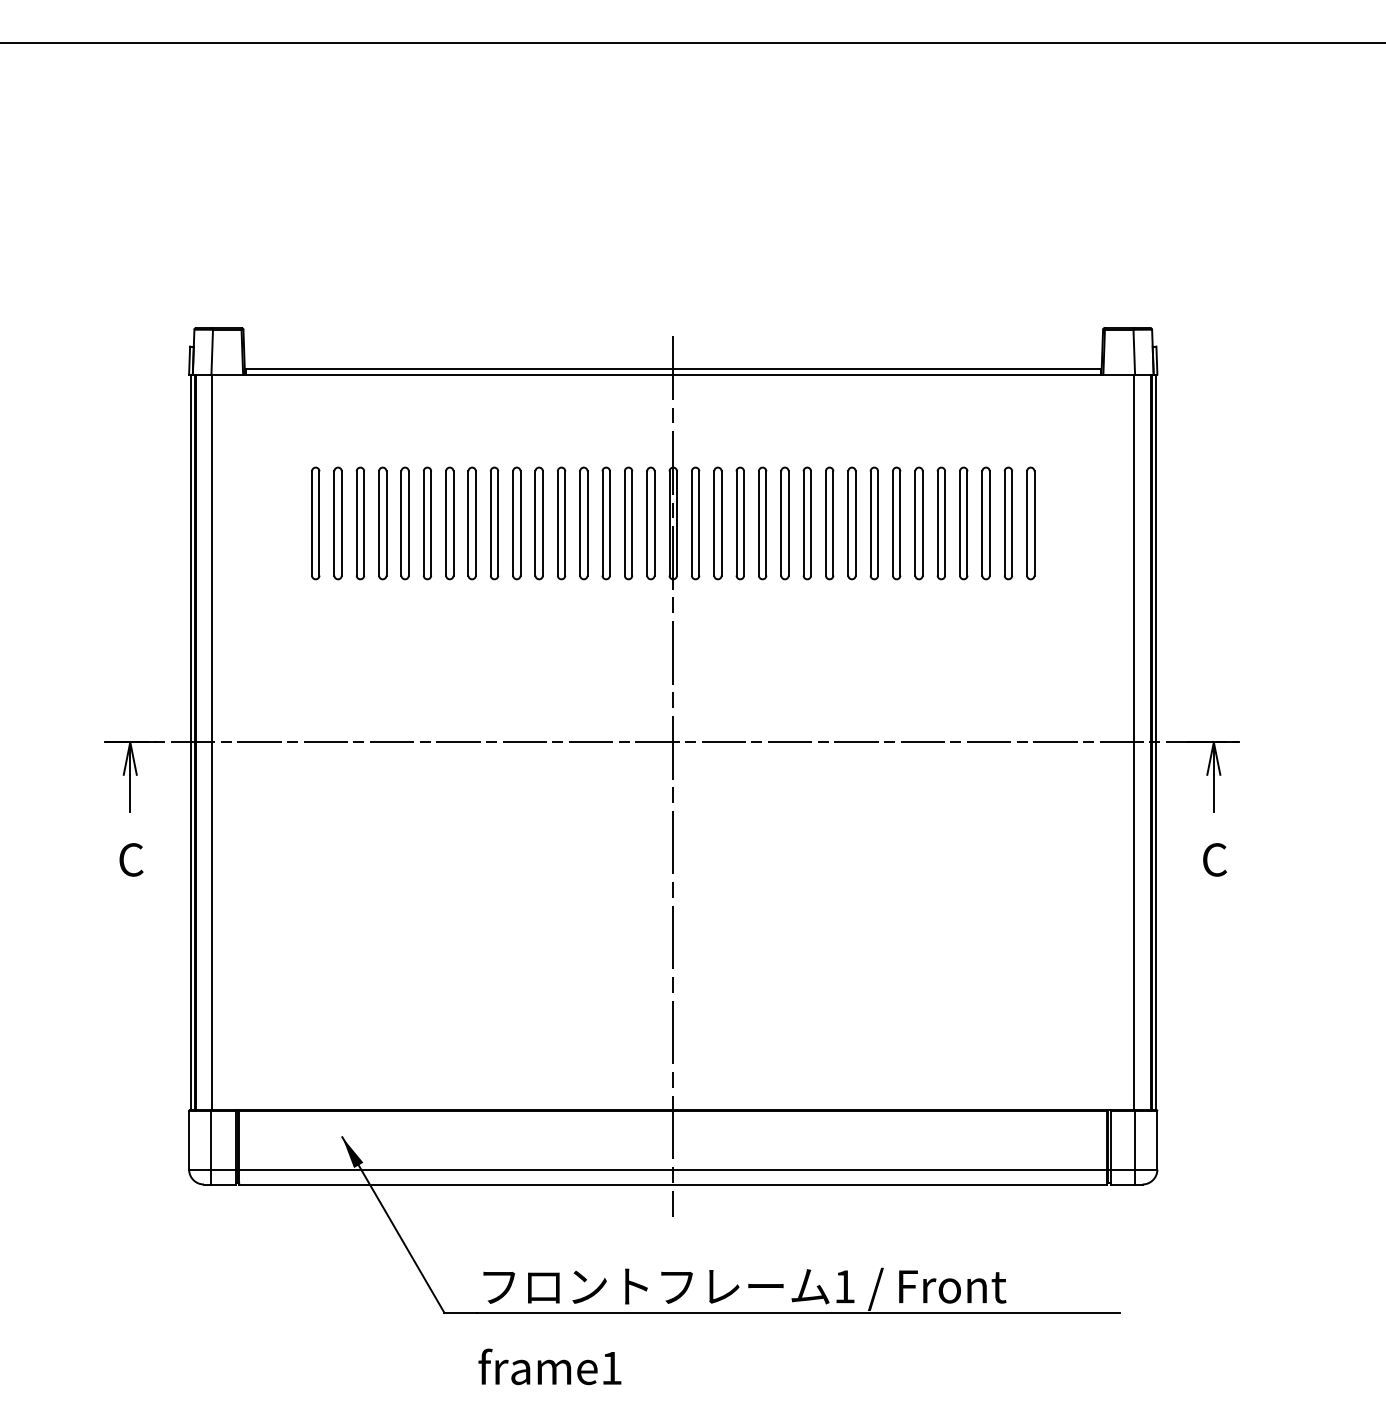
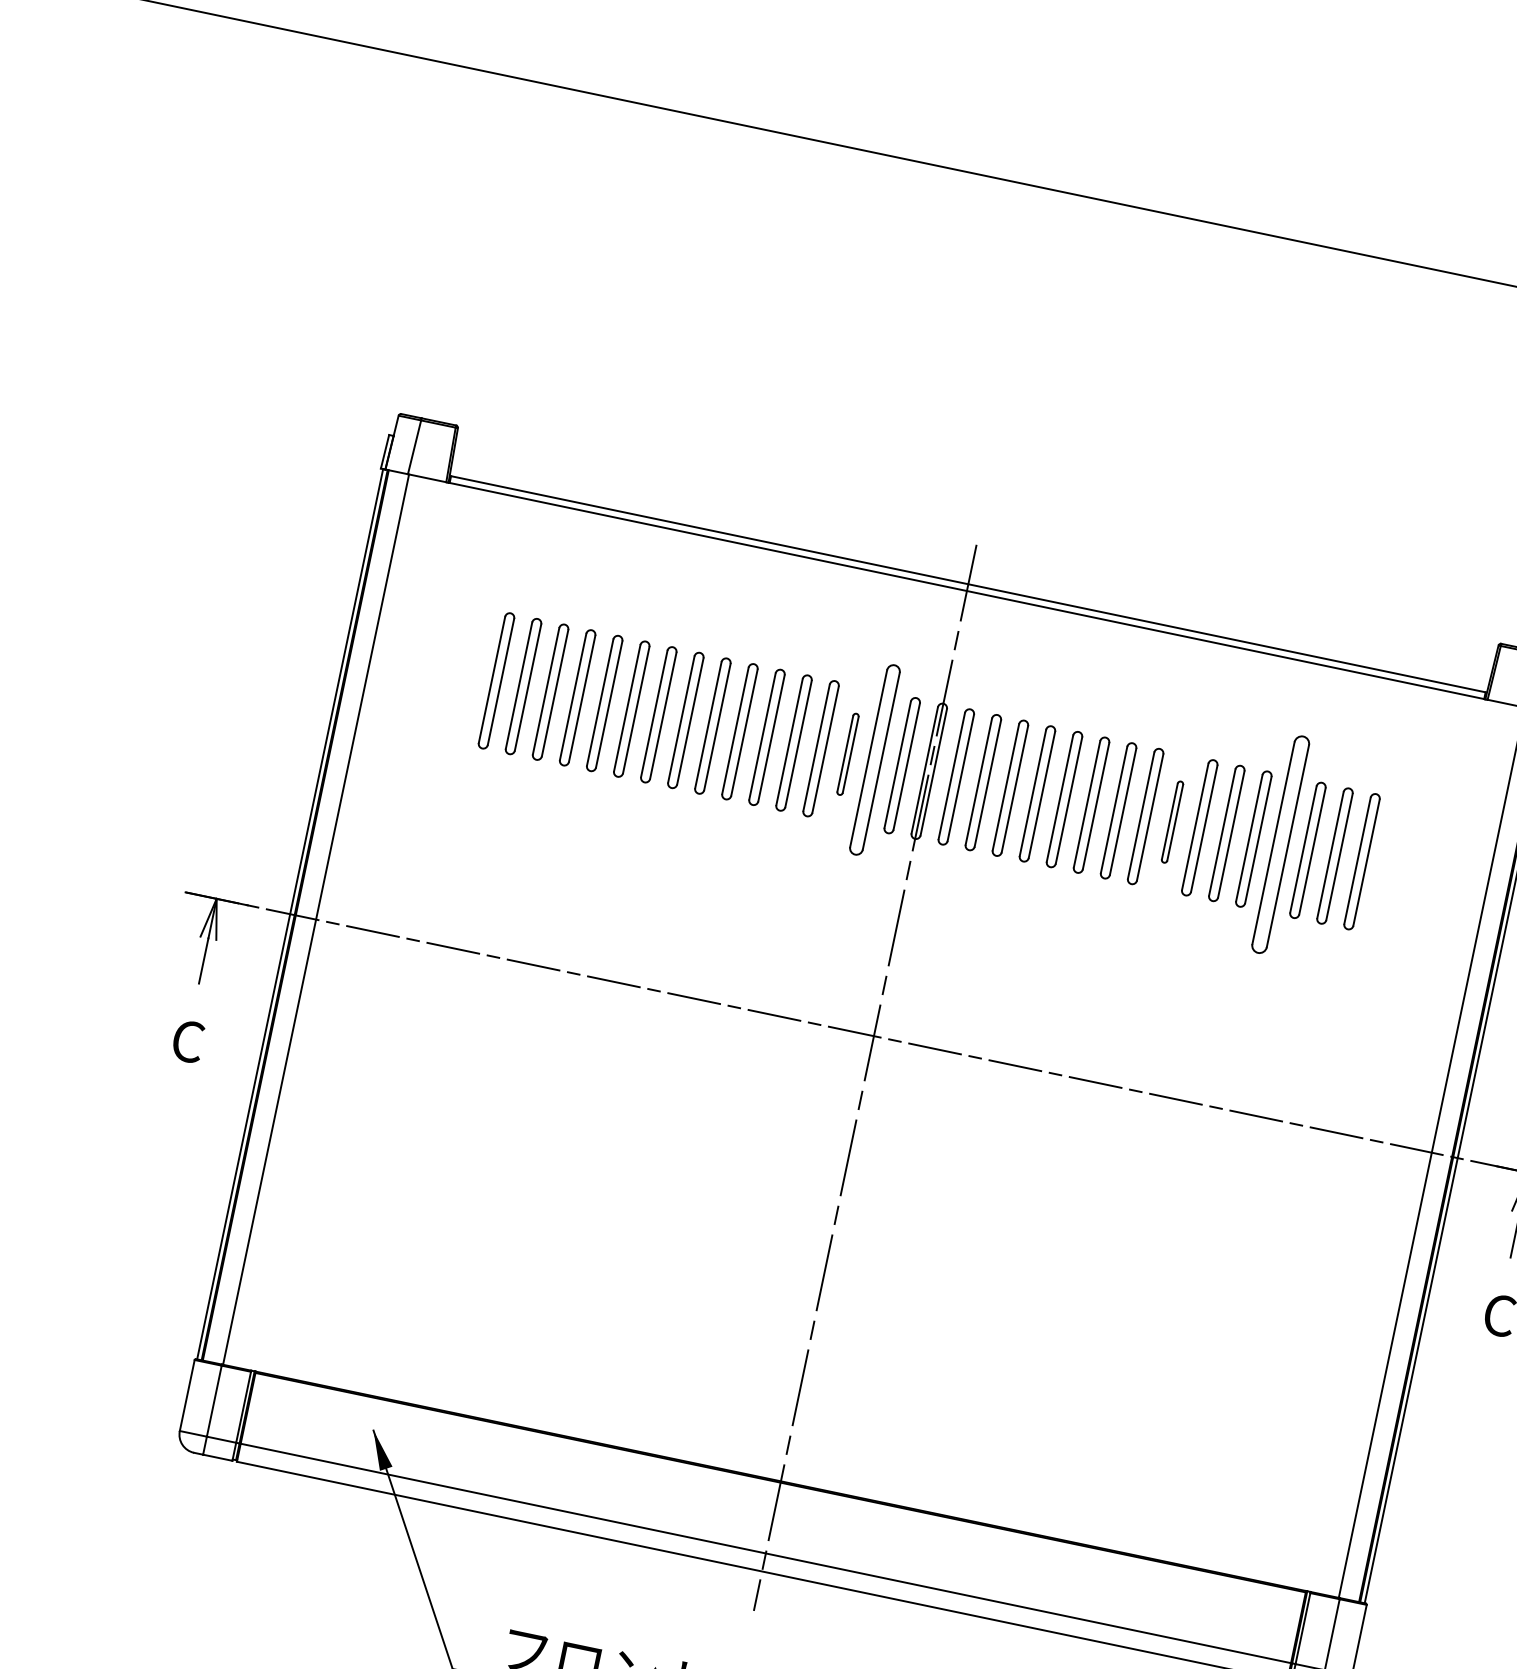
part: (605, 523) -> (847, 754), size x0.6
part: (628, 523) -> (875, 760), size x1.4
part: (873, 523) -> (1171, 821), size x0.6
part: (963, 523) -> (1280, 844), size x1.6

